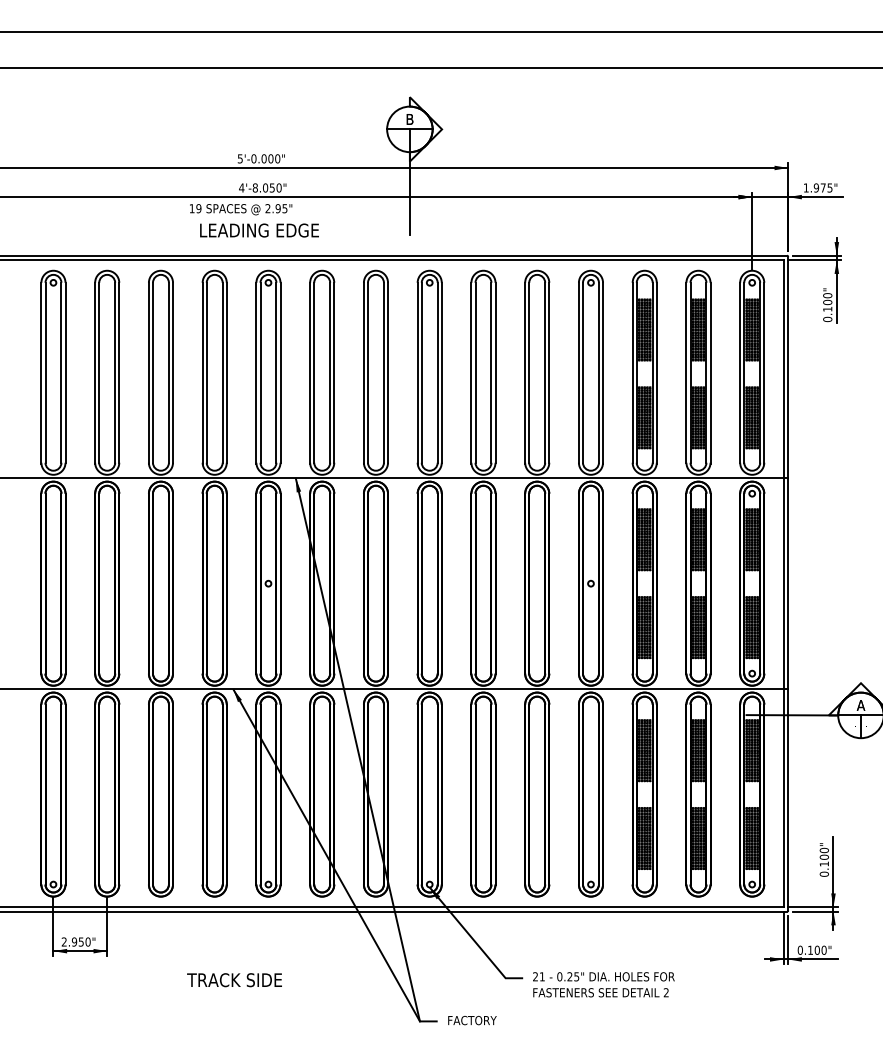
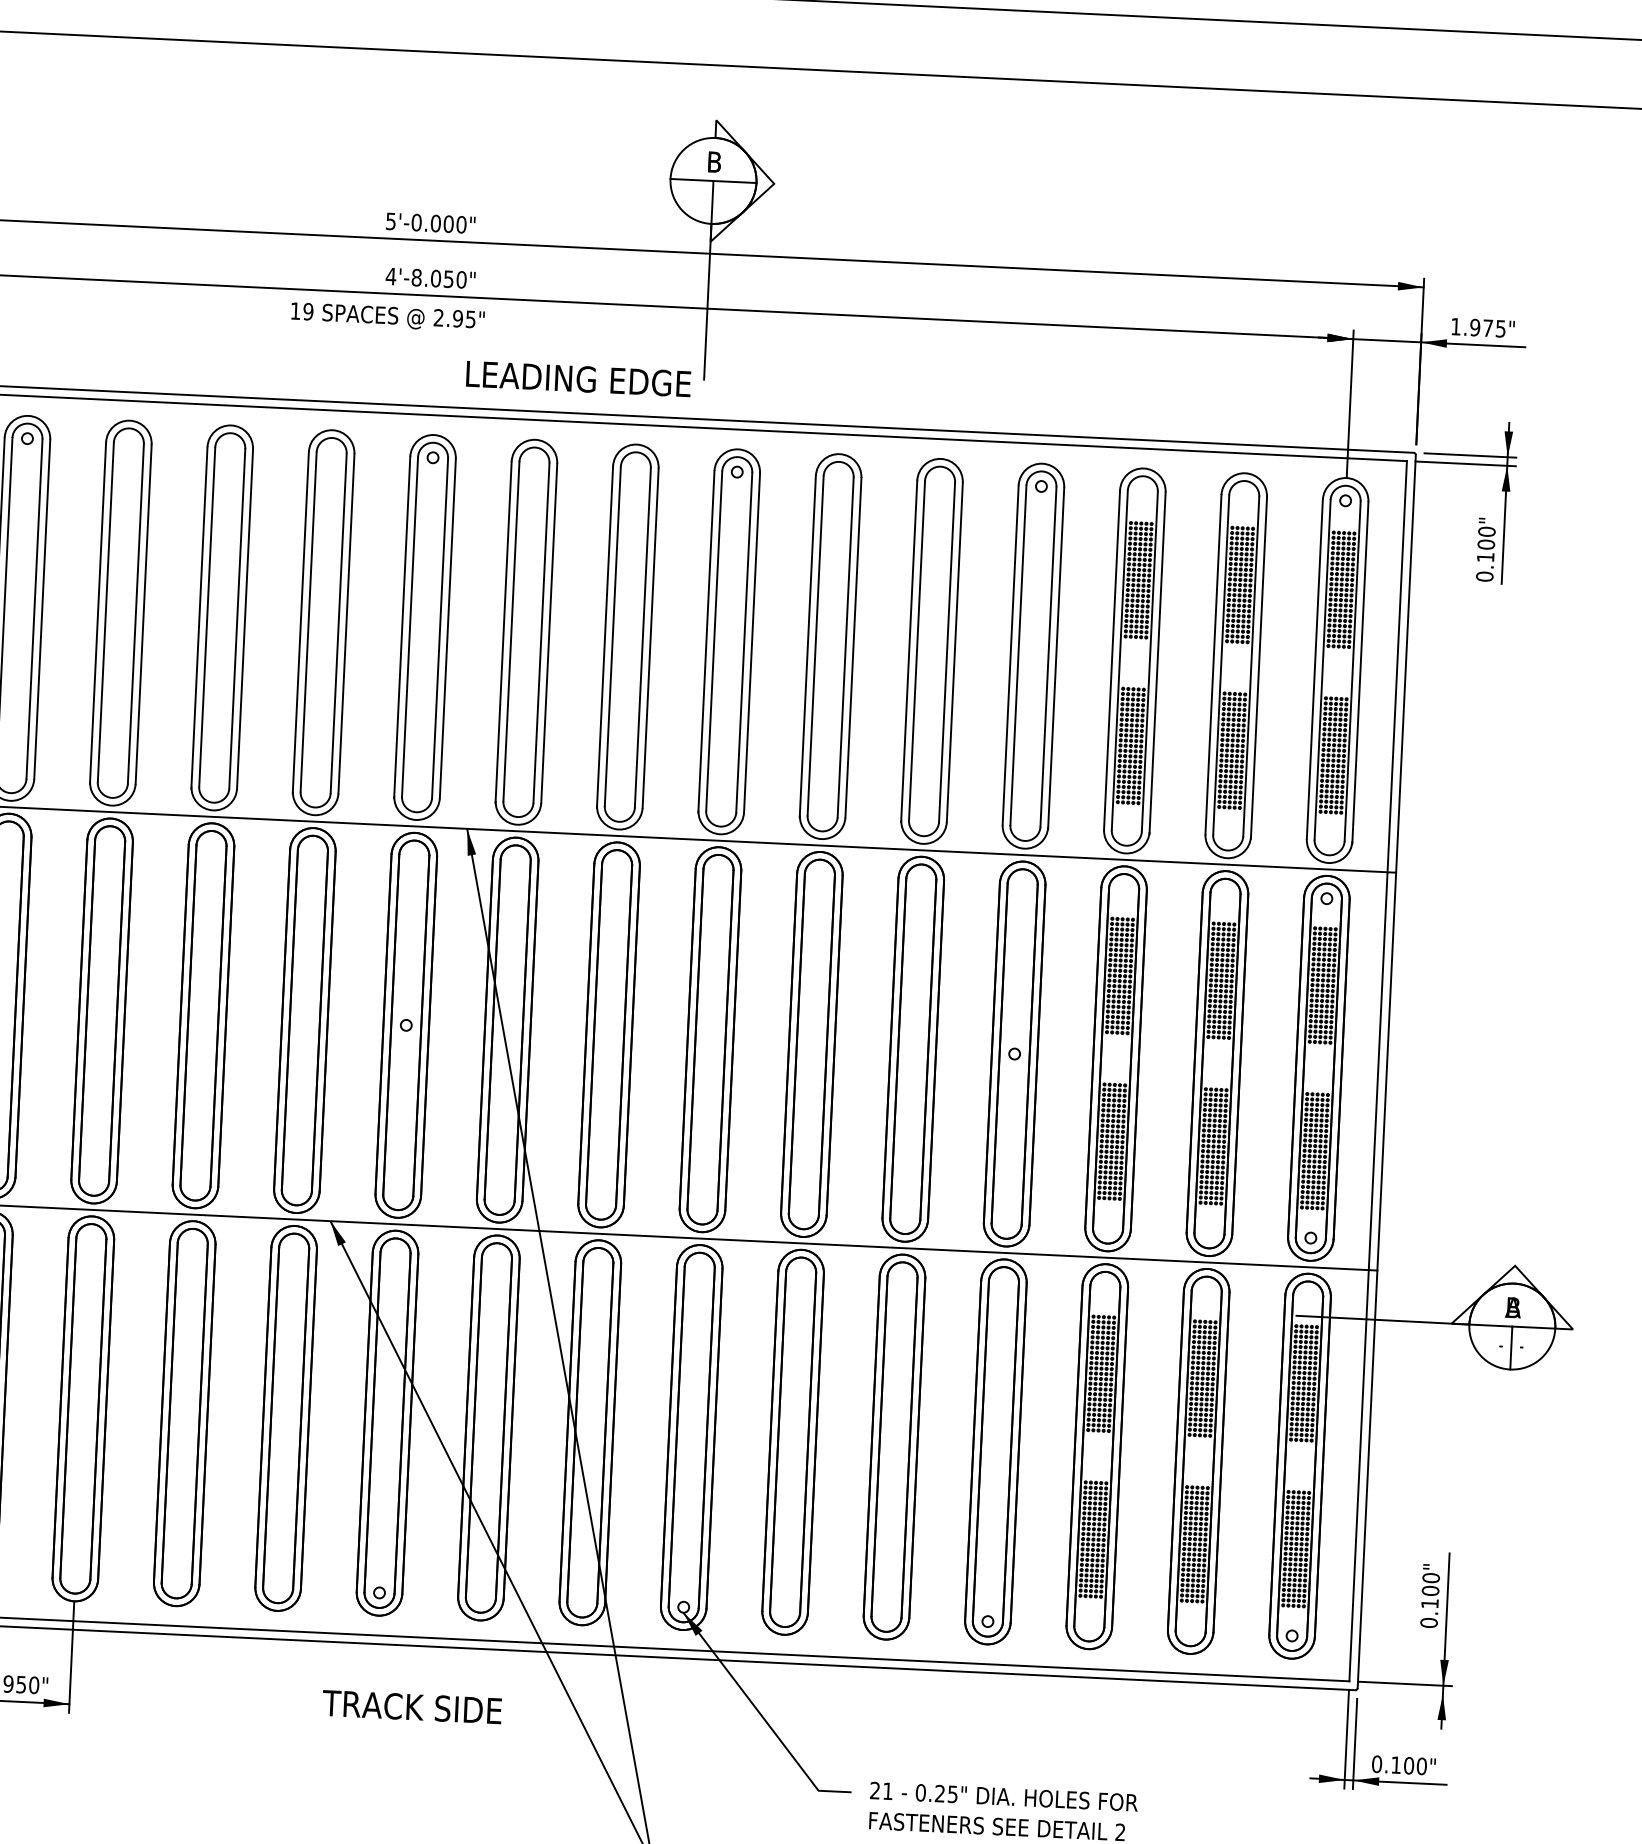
text: (259, 230) -> (578, 378), moved
text: (861, 705) -> (1514, 1307), A -> B
line: (815, 911) -> (1409, 1692), removed
text: (234, 980) -> (411, 1707), moved

